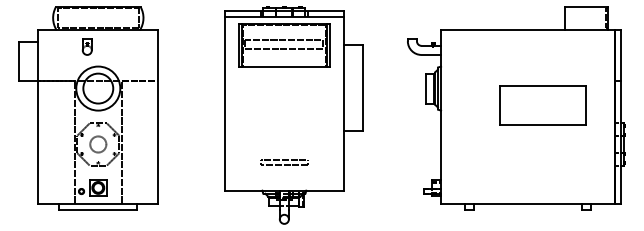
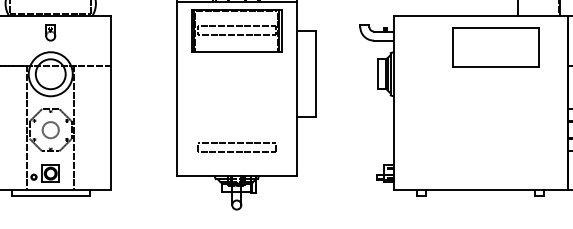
part: (86, 46) -> (49, 32), moved
part: (542, 105) -> (494, 47), moved
part: (283, 162) -> (235, 148), size x1.67

